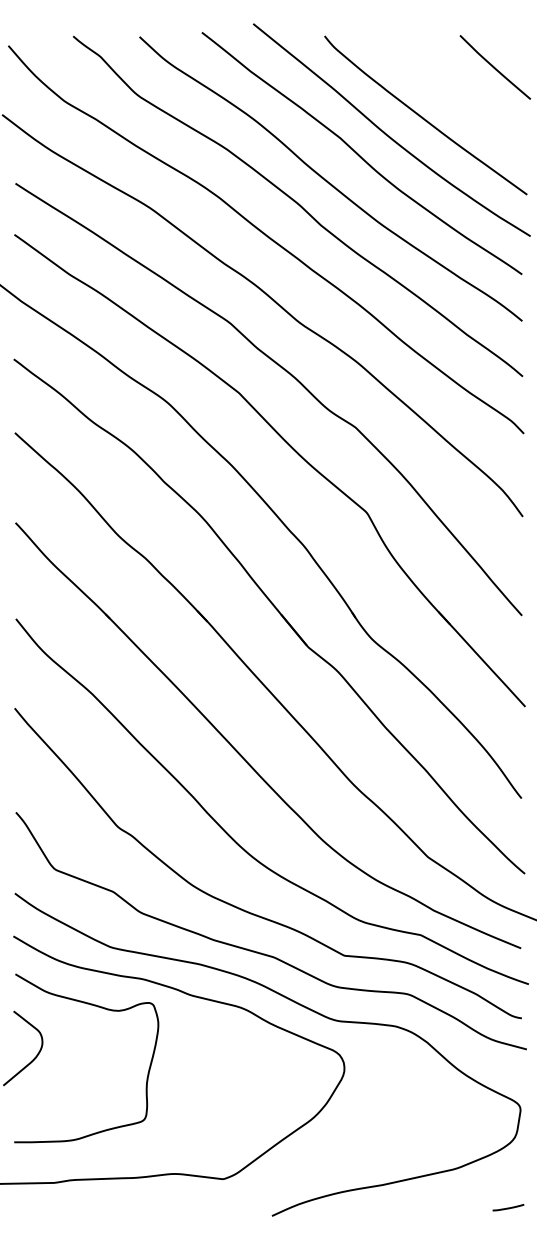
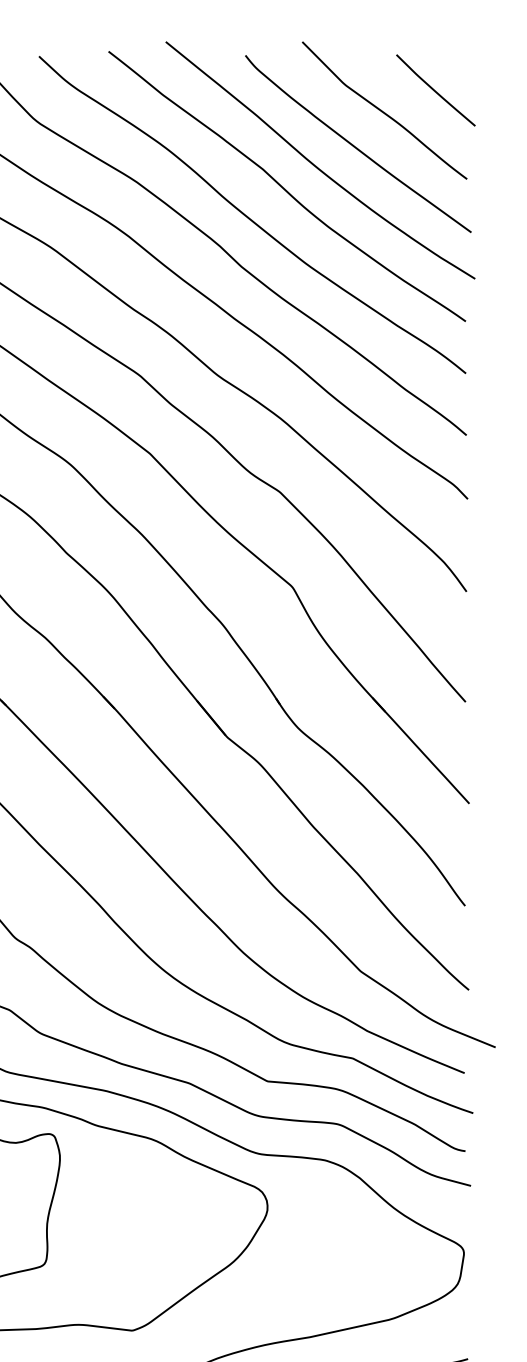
curve: (449, 86) -> (384, 111), added

